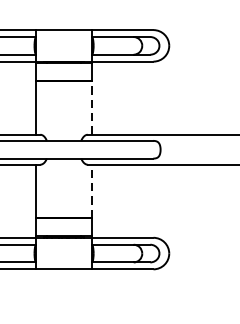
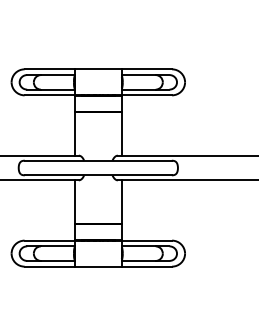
line: (92, 107) -> (121, 133), dashed -> solid
line: (92, 191) -> (121, 202), dashed -> solid

